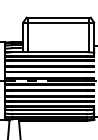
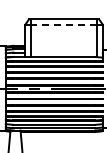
line: (58, 22) -> (63, 24), solid -> dashed

